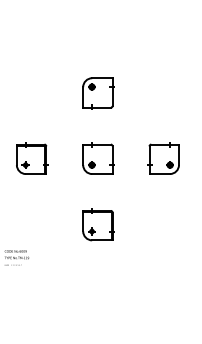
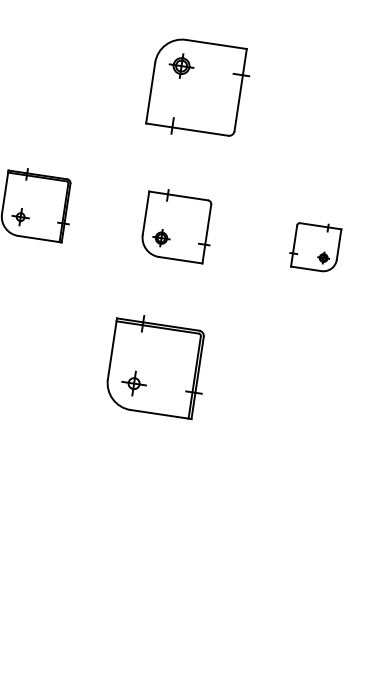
part: (98, 93) -> (197, 88), size x1.4
part: (163, 158) -> (315, 246), size x0.7
part: (98, 224) -> (156, 366), size x1.4

